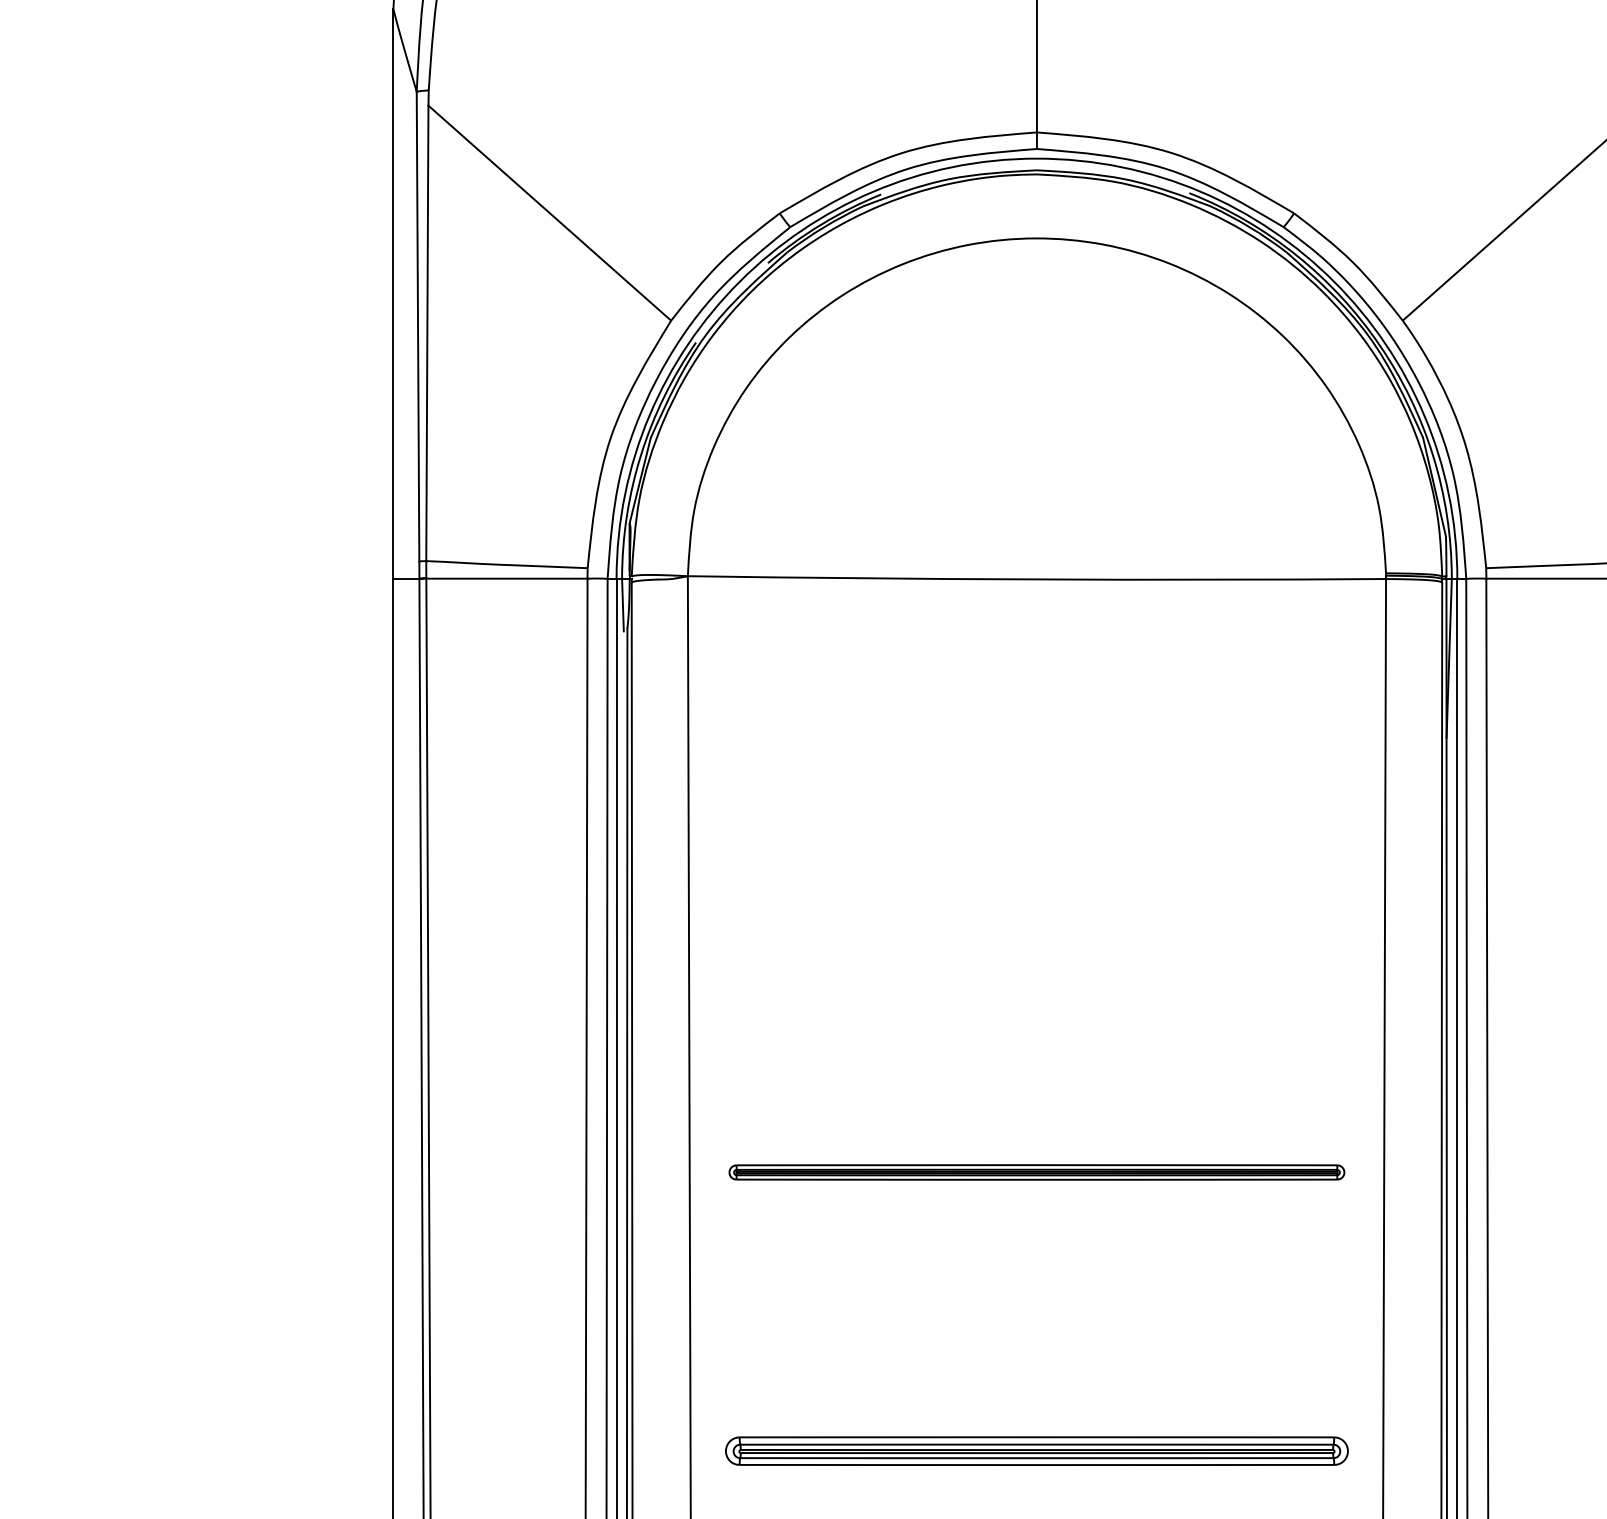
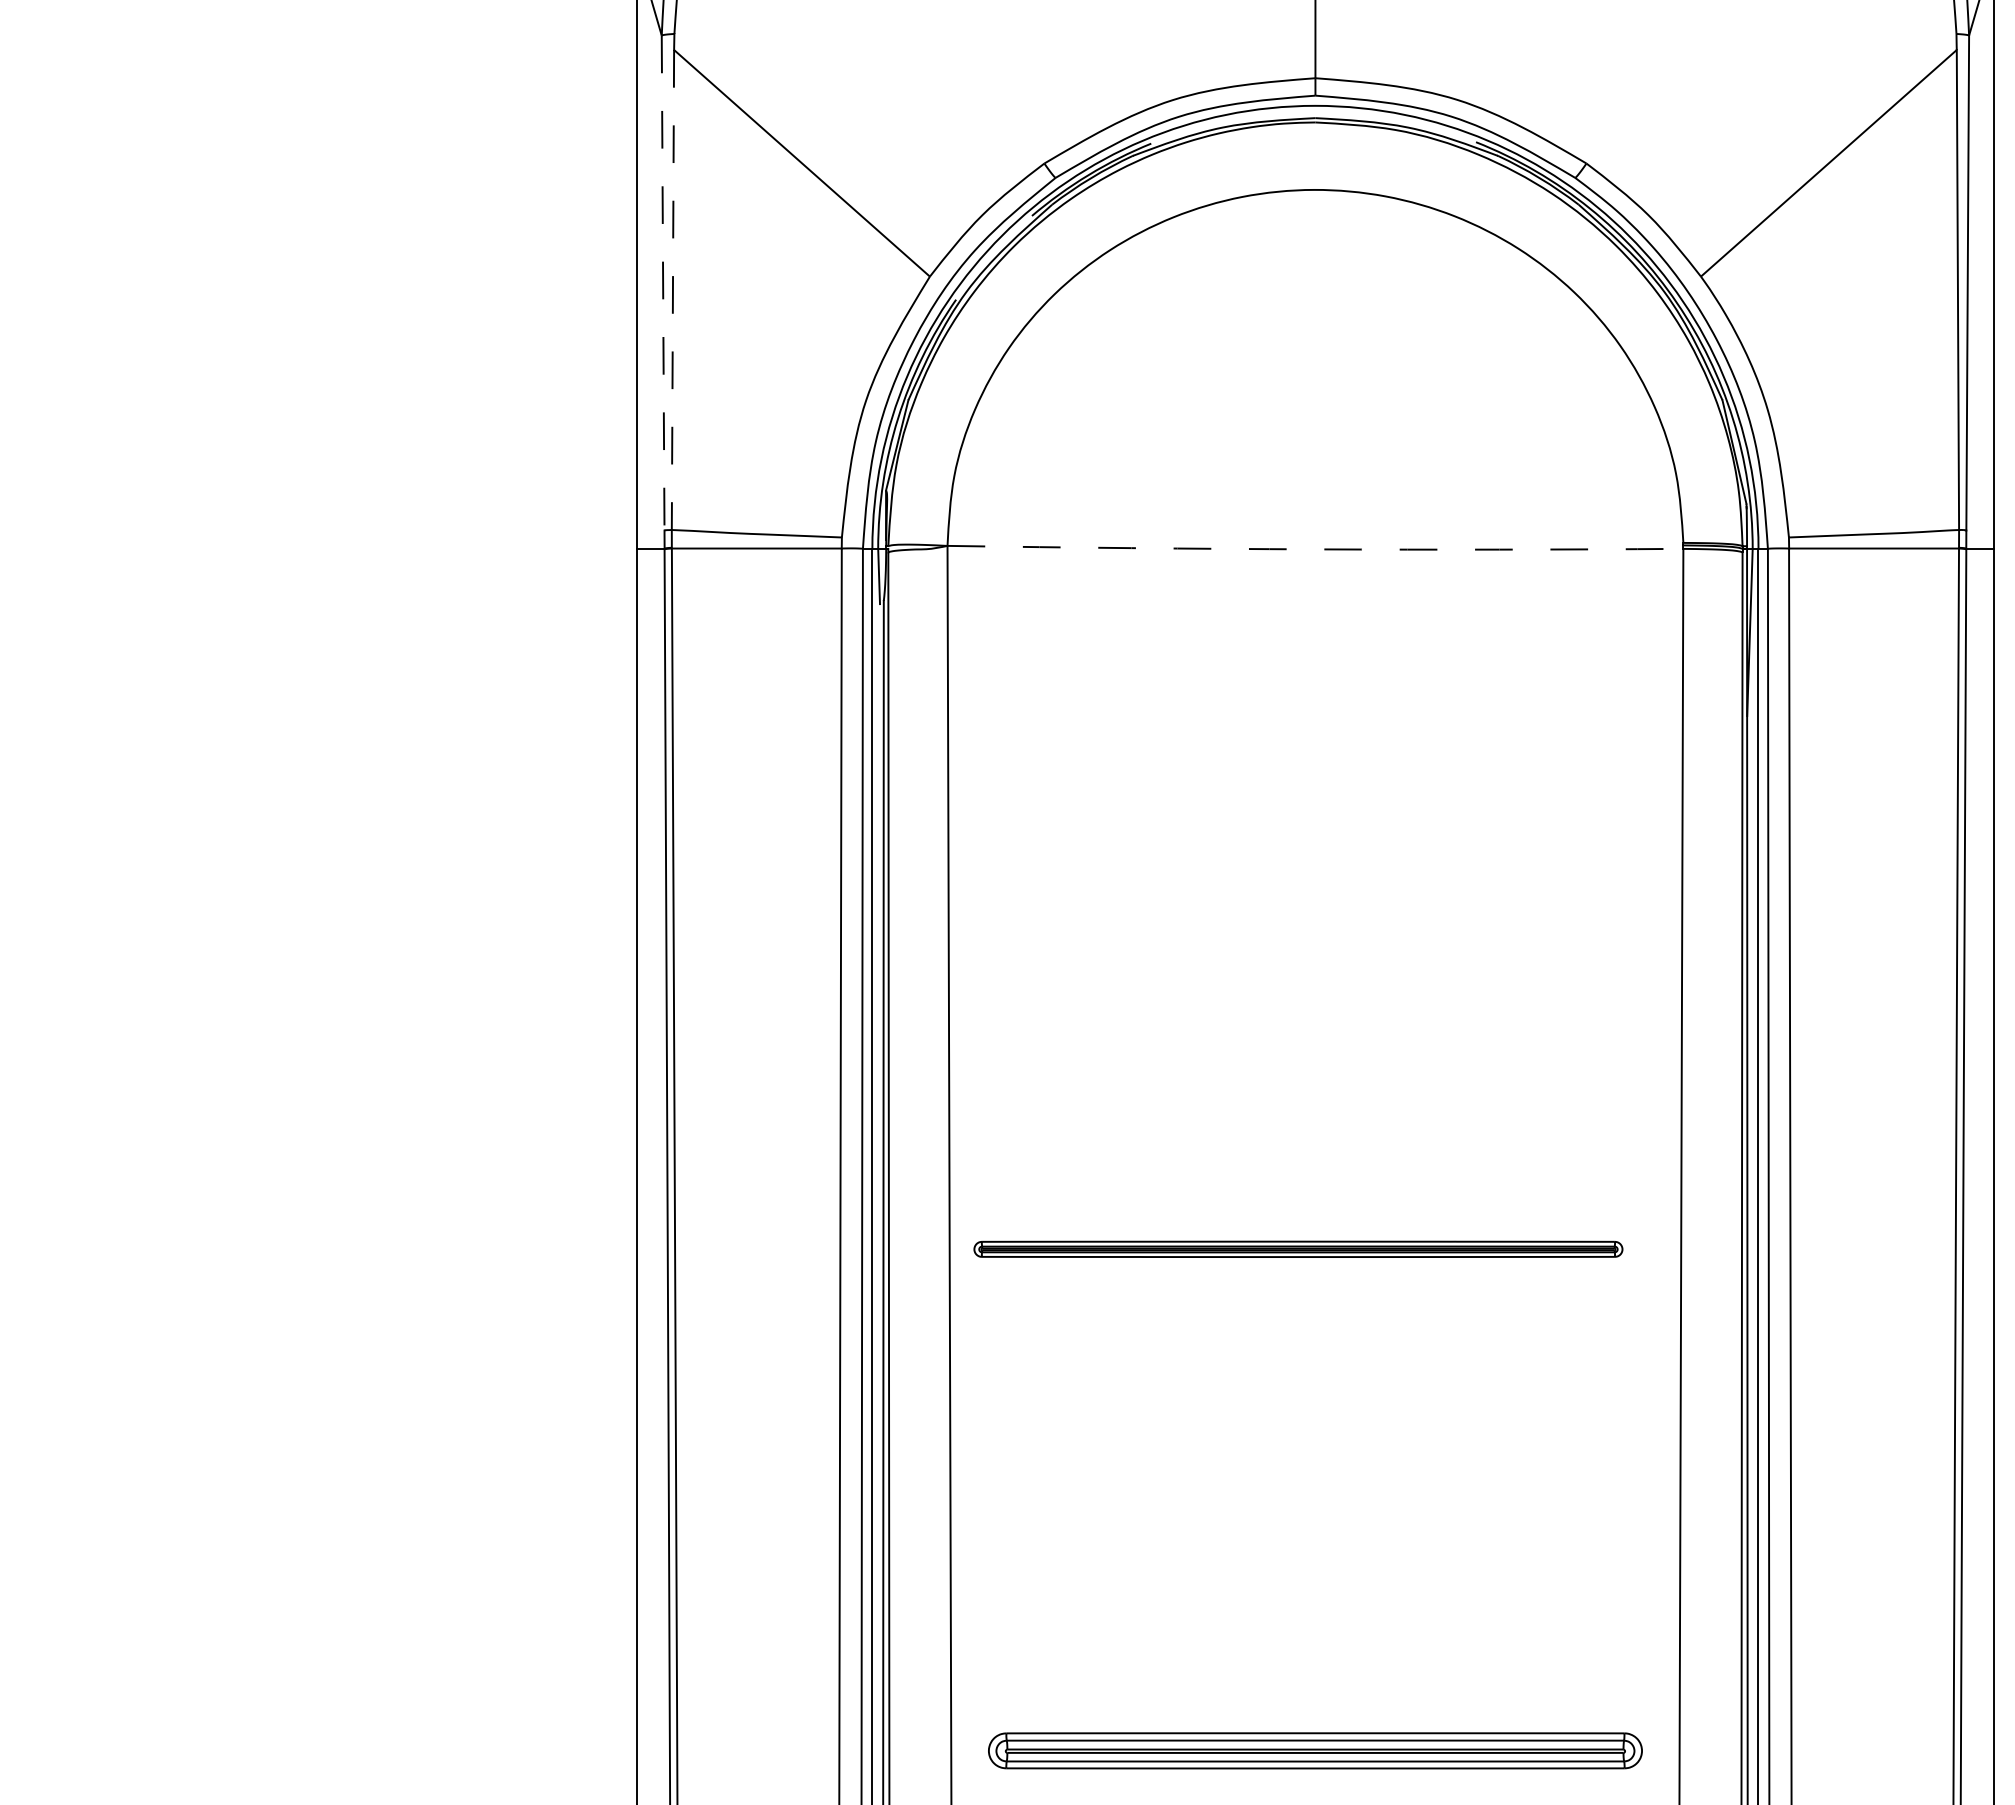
line: (418, 327) -> (663, 283), solid -> dashed
line: (426, 333) -> (672, 290), solid -> dashed
arc: (1037, 579) -> (1315, 549), solid -> dashed
part: (1037, 1171) -> (1298, 1248), moved
part: (1037, 1450) -> (1315, 1467), removed

